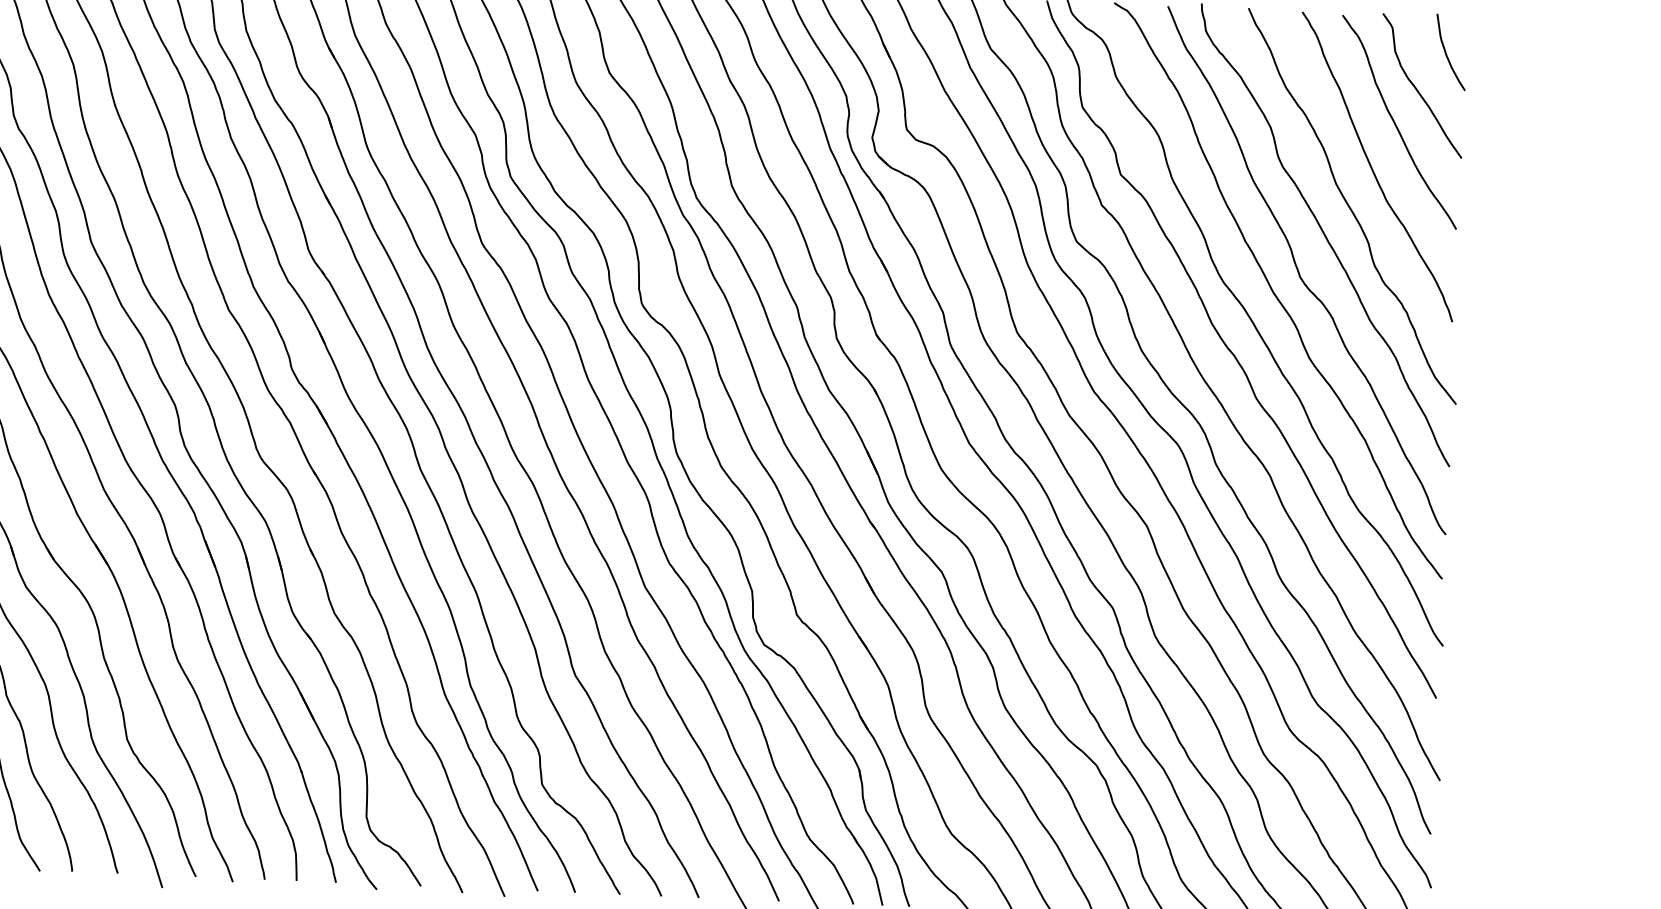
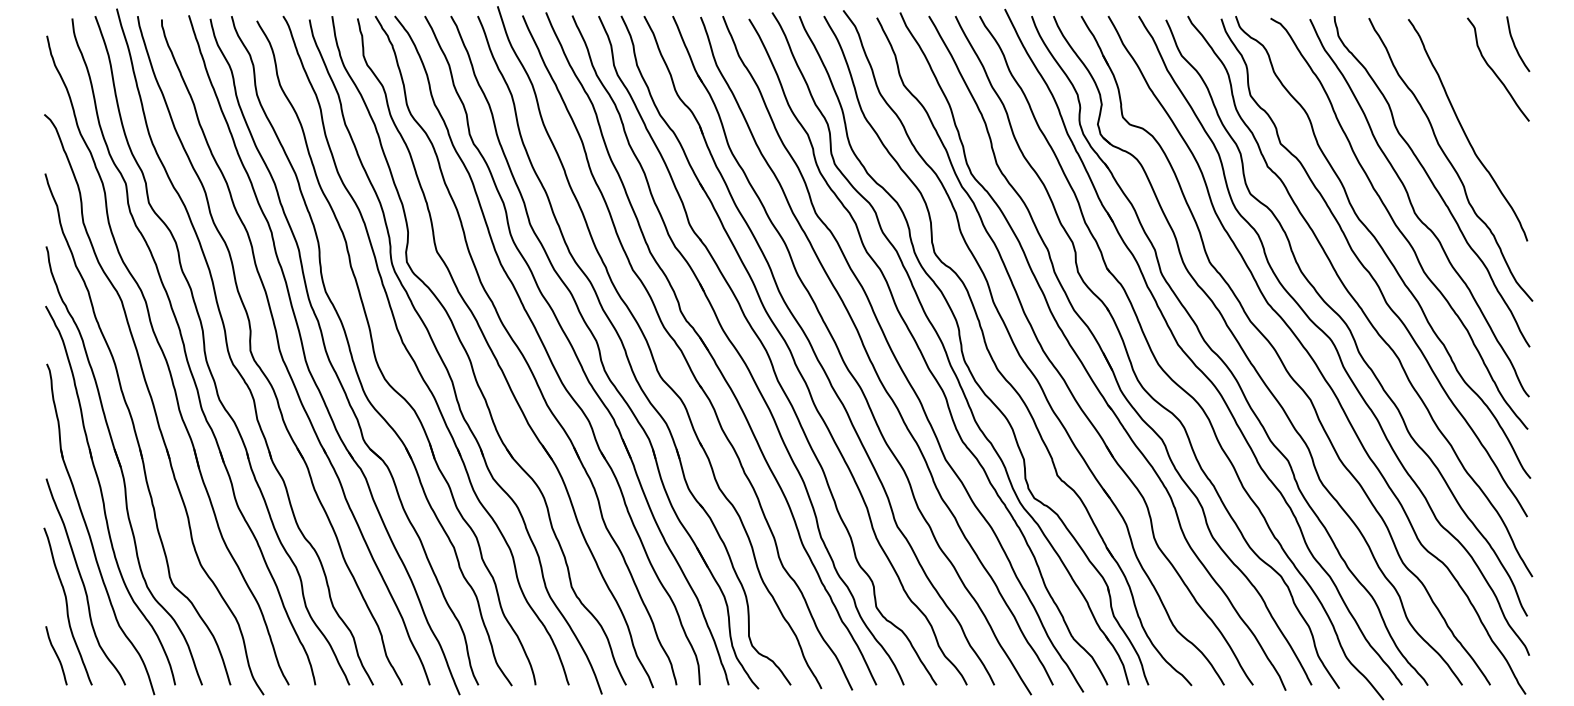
curve: (1396, 122) -> (1480, 97), removed

